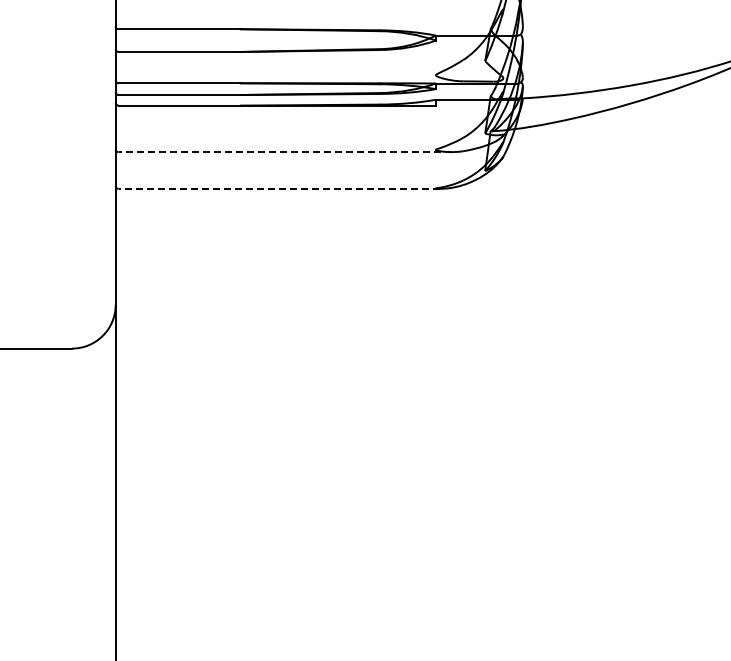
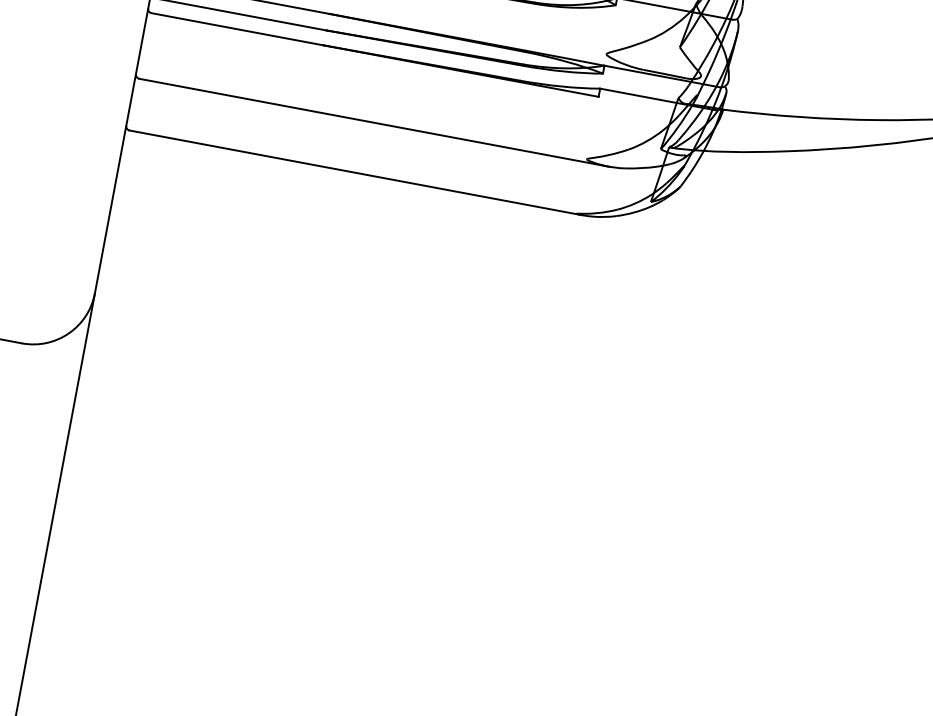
line: (285, 152) -> (374, 123), dashed -> solid
line: (279, 188) -> (356, 172), dashed -> solid

